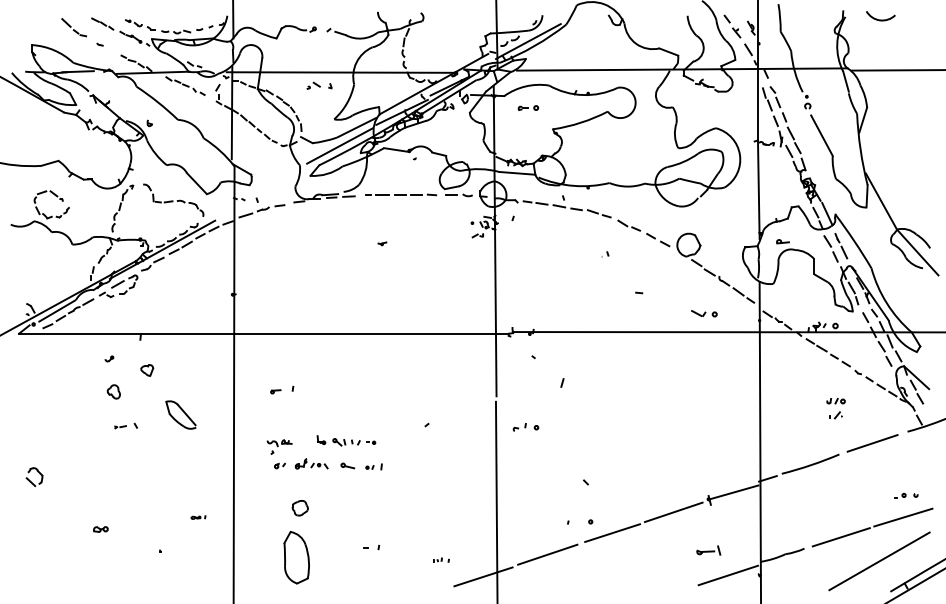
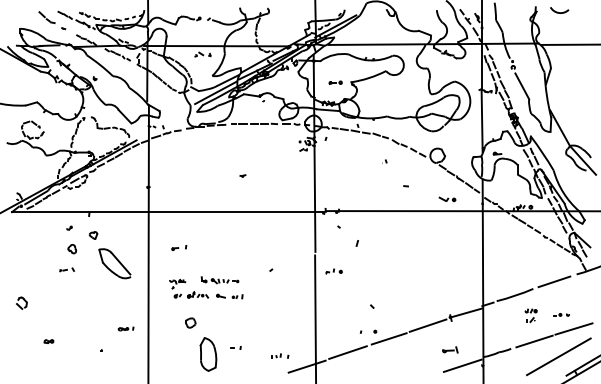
part: (528, 107) -> (335, 82), moved
part: (381, 242) -> (242, 175), moved
part: (834, 408) -> (530, 315), moved
part: (180, 414) -> (114, 263), size x1.67
part: (125, 425) -> (66, 269), moved
part: (905, 494) -> (561, 314), moved
part: (197, 516) -> (125, 328), size x1.67
part: (100, 529) -> (48, 341), moved
part: (296, 557) -> (208, 354), moved
part: (441, 559) -> (280, 355), size x1.67

